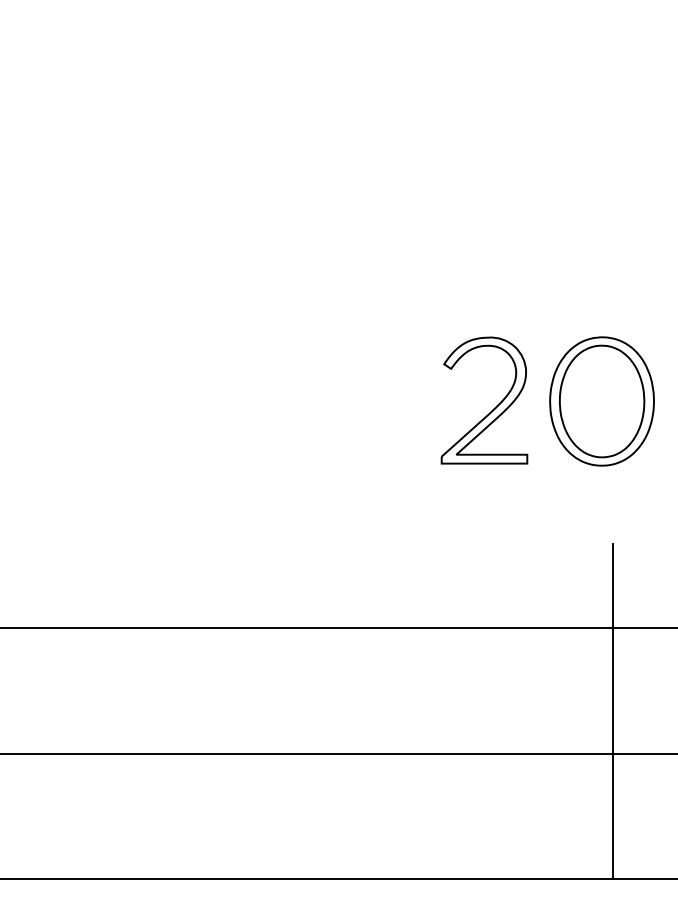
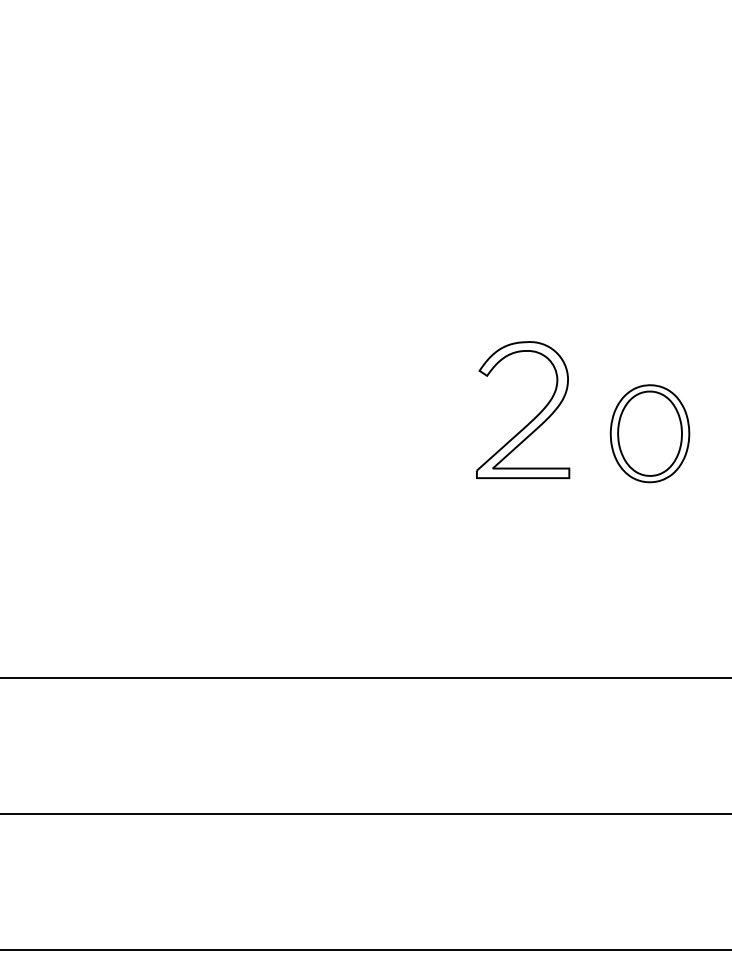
part: (601, 401) -> (649, 433), size x0.7
part: (493, 408) -> (532, 418), moved
line: (612, 711) -> (661, 768), removed

